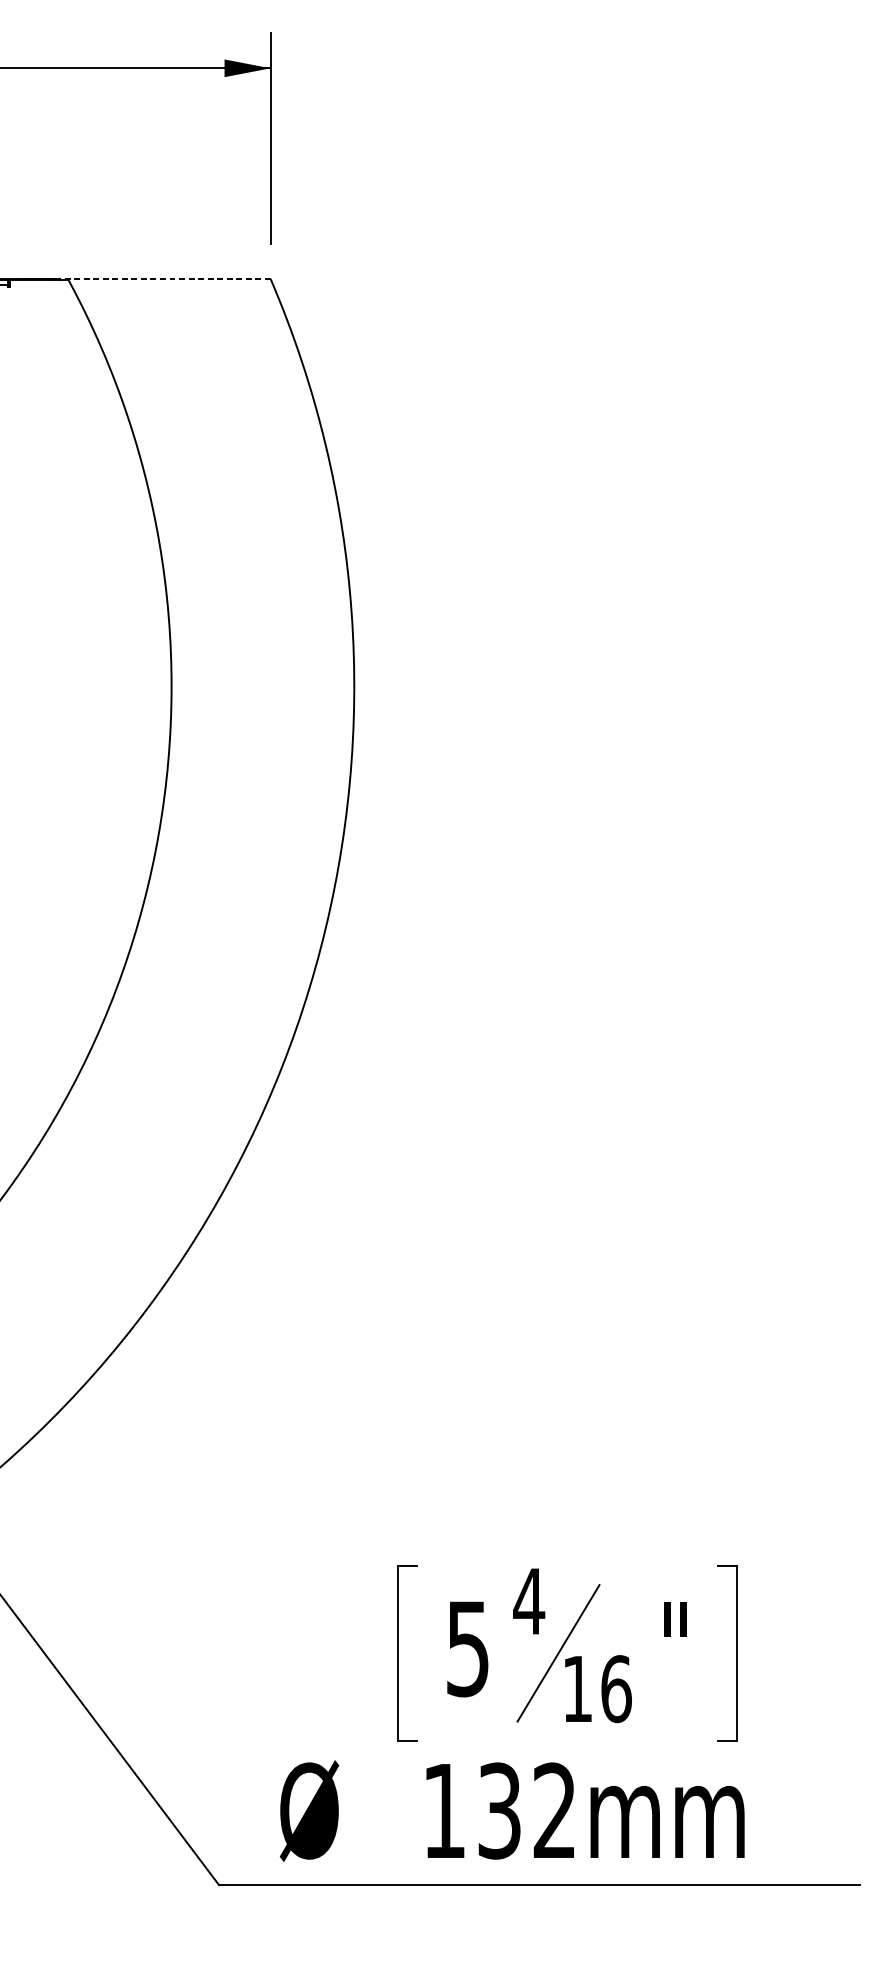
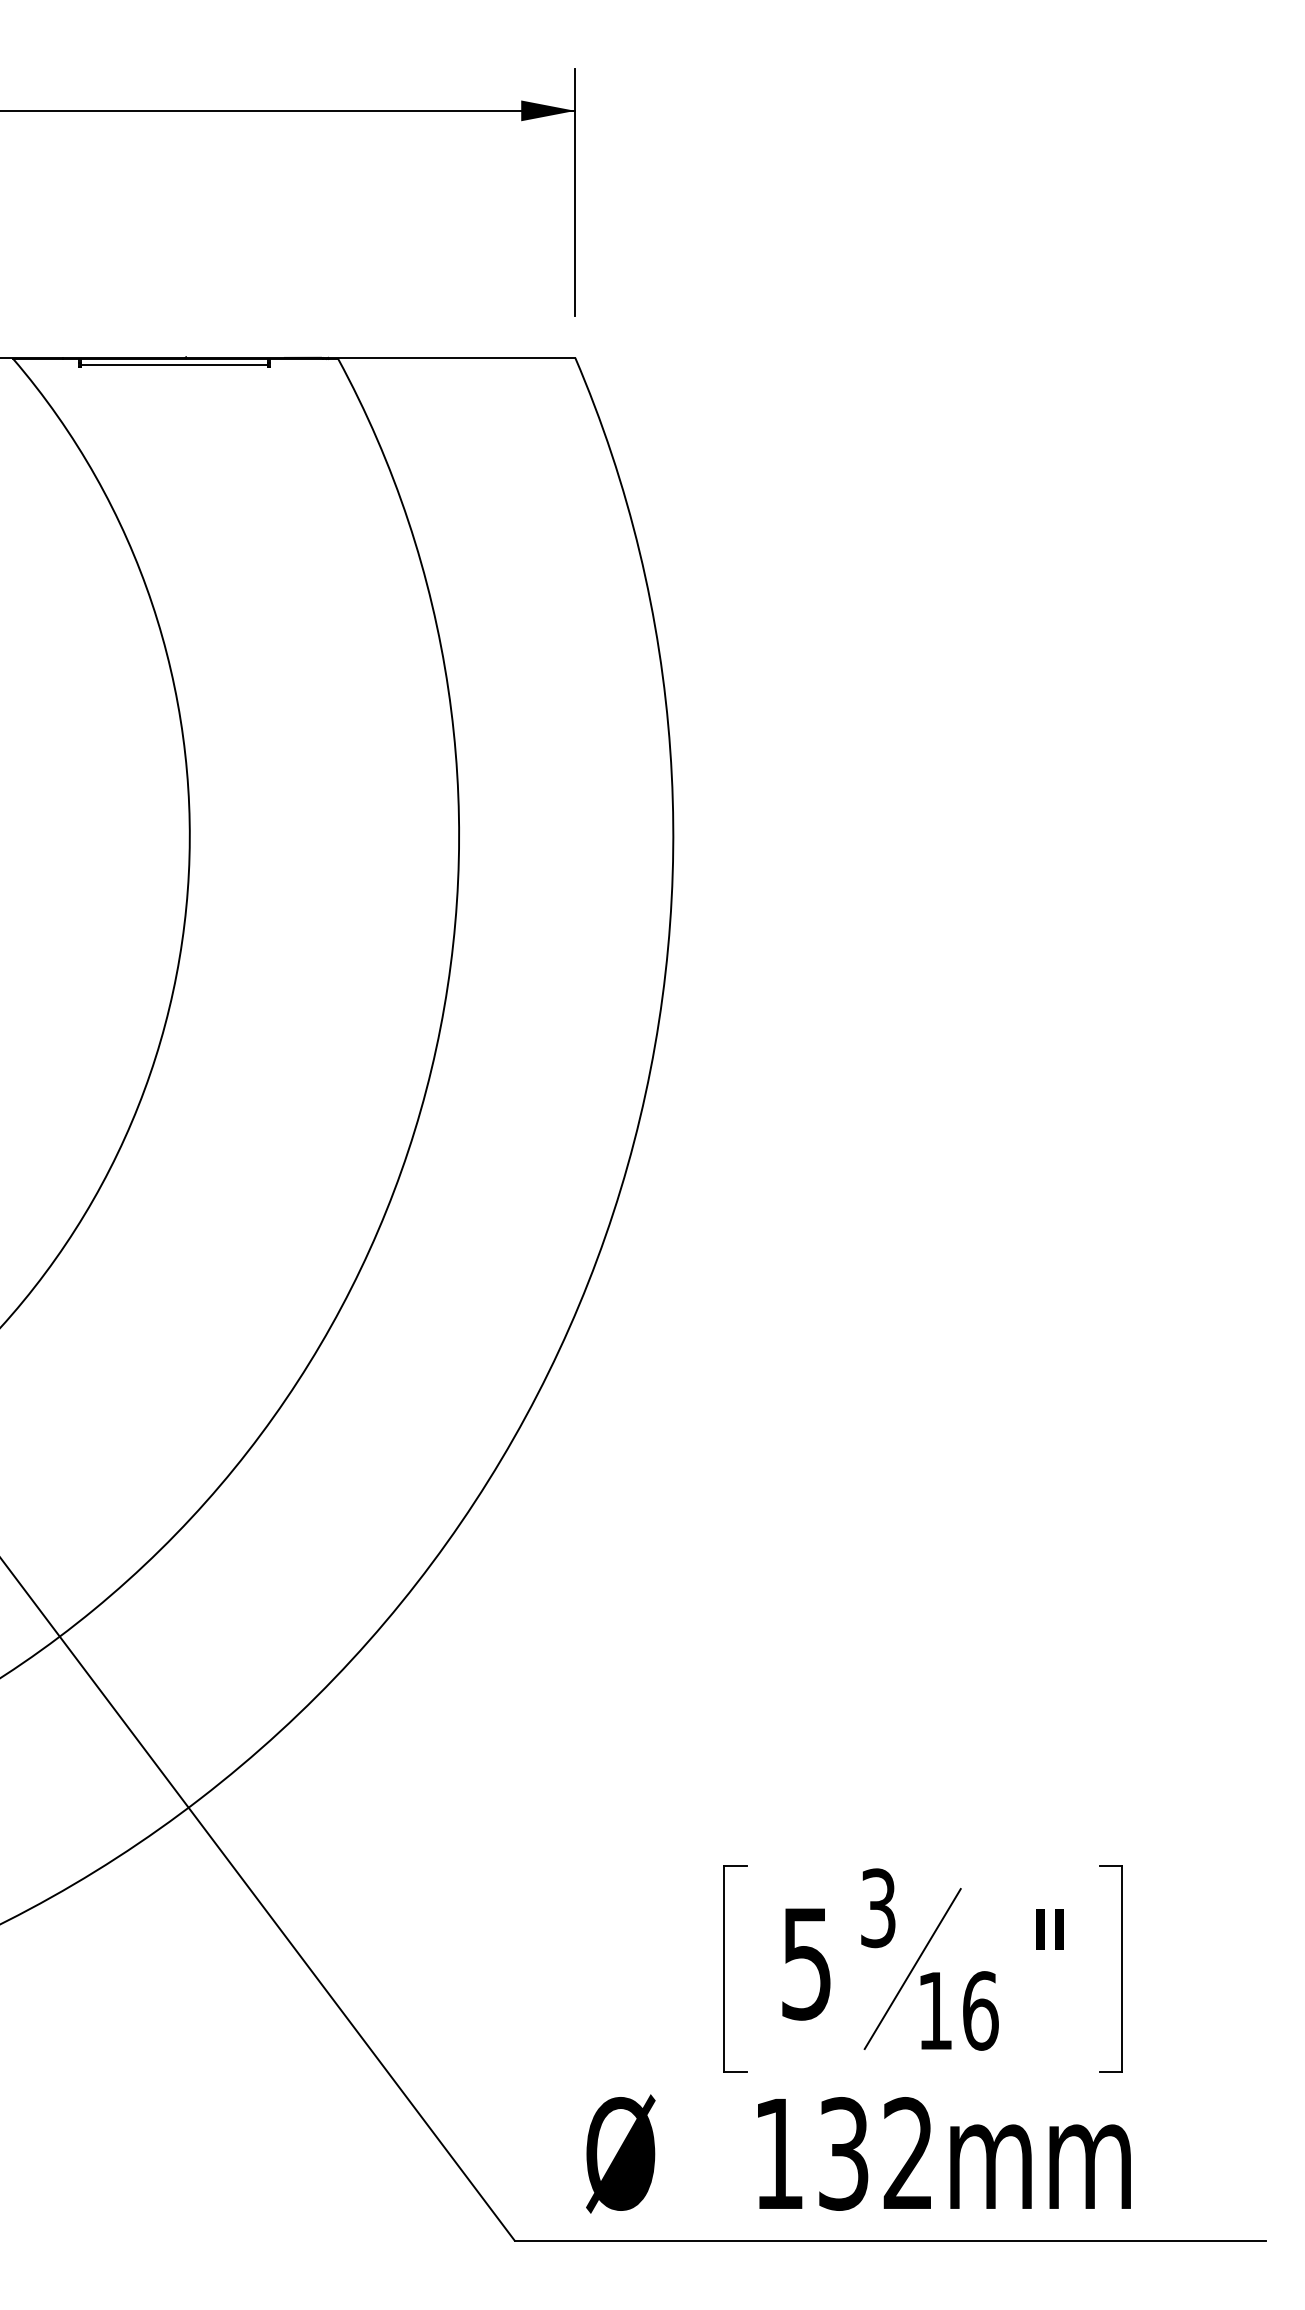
line: (162, 278) -> (448, 357), dashed -> solid
text: (529, 1601) -> (878, 1908), 4 -> 3

